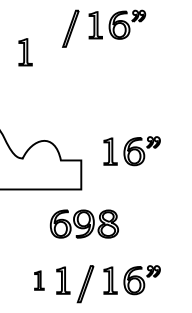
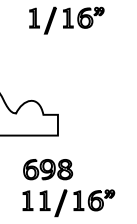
part: (25, 52) -> (34, 18), moved
part: (131, 151) -> (93, 108), removed
part: (83, 223) -> (47, 169), moved
part: (39, 280) -> (28, 200), size x1.43

